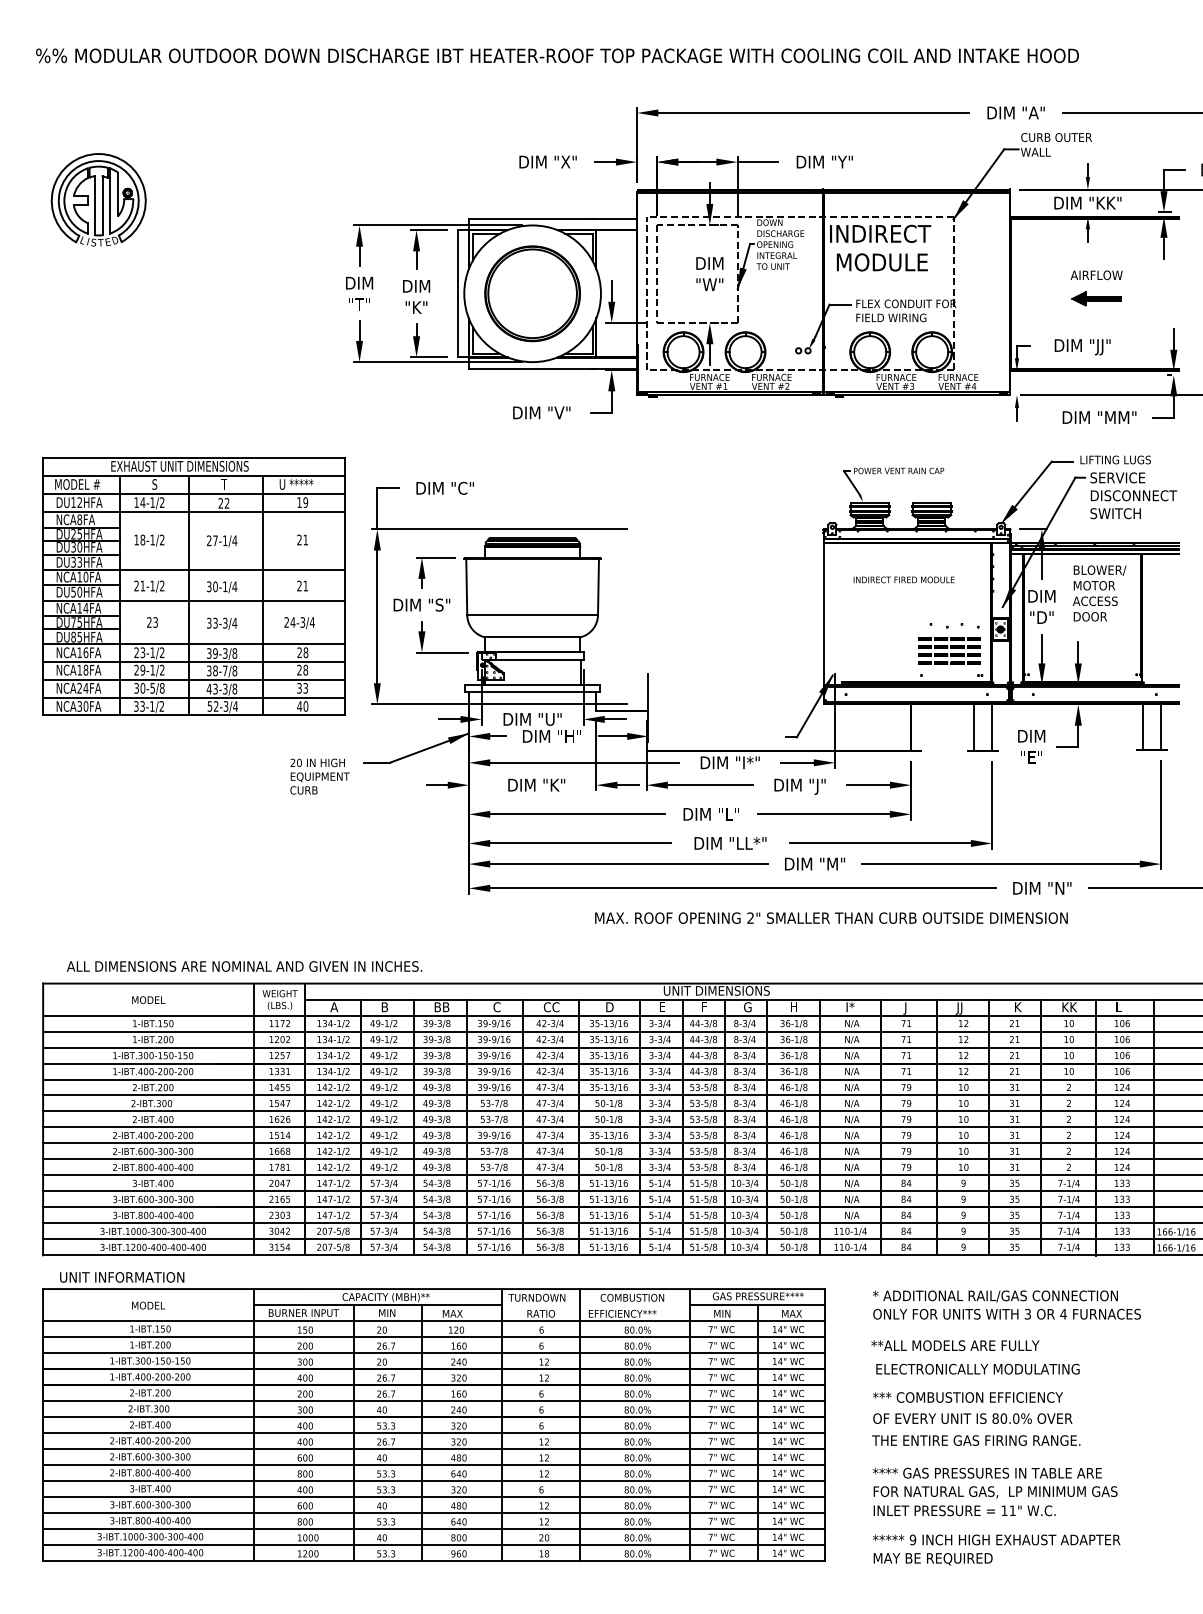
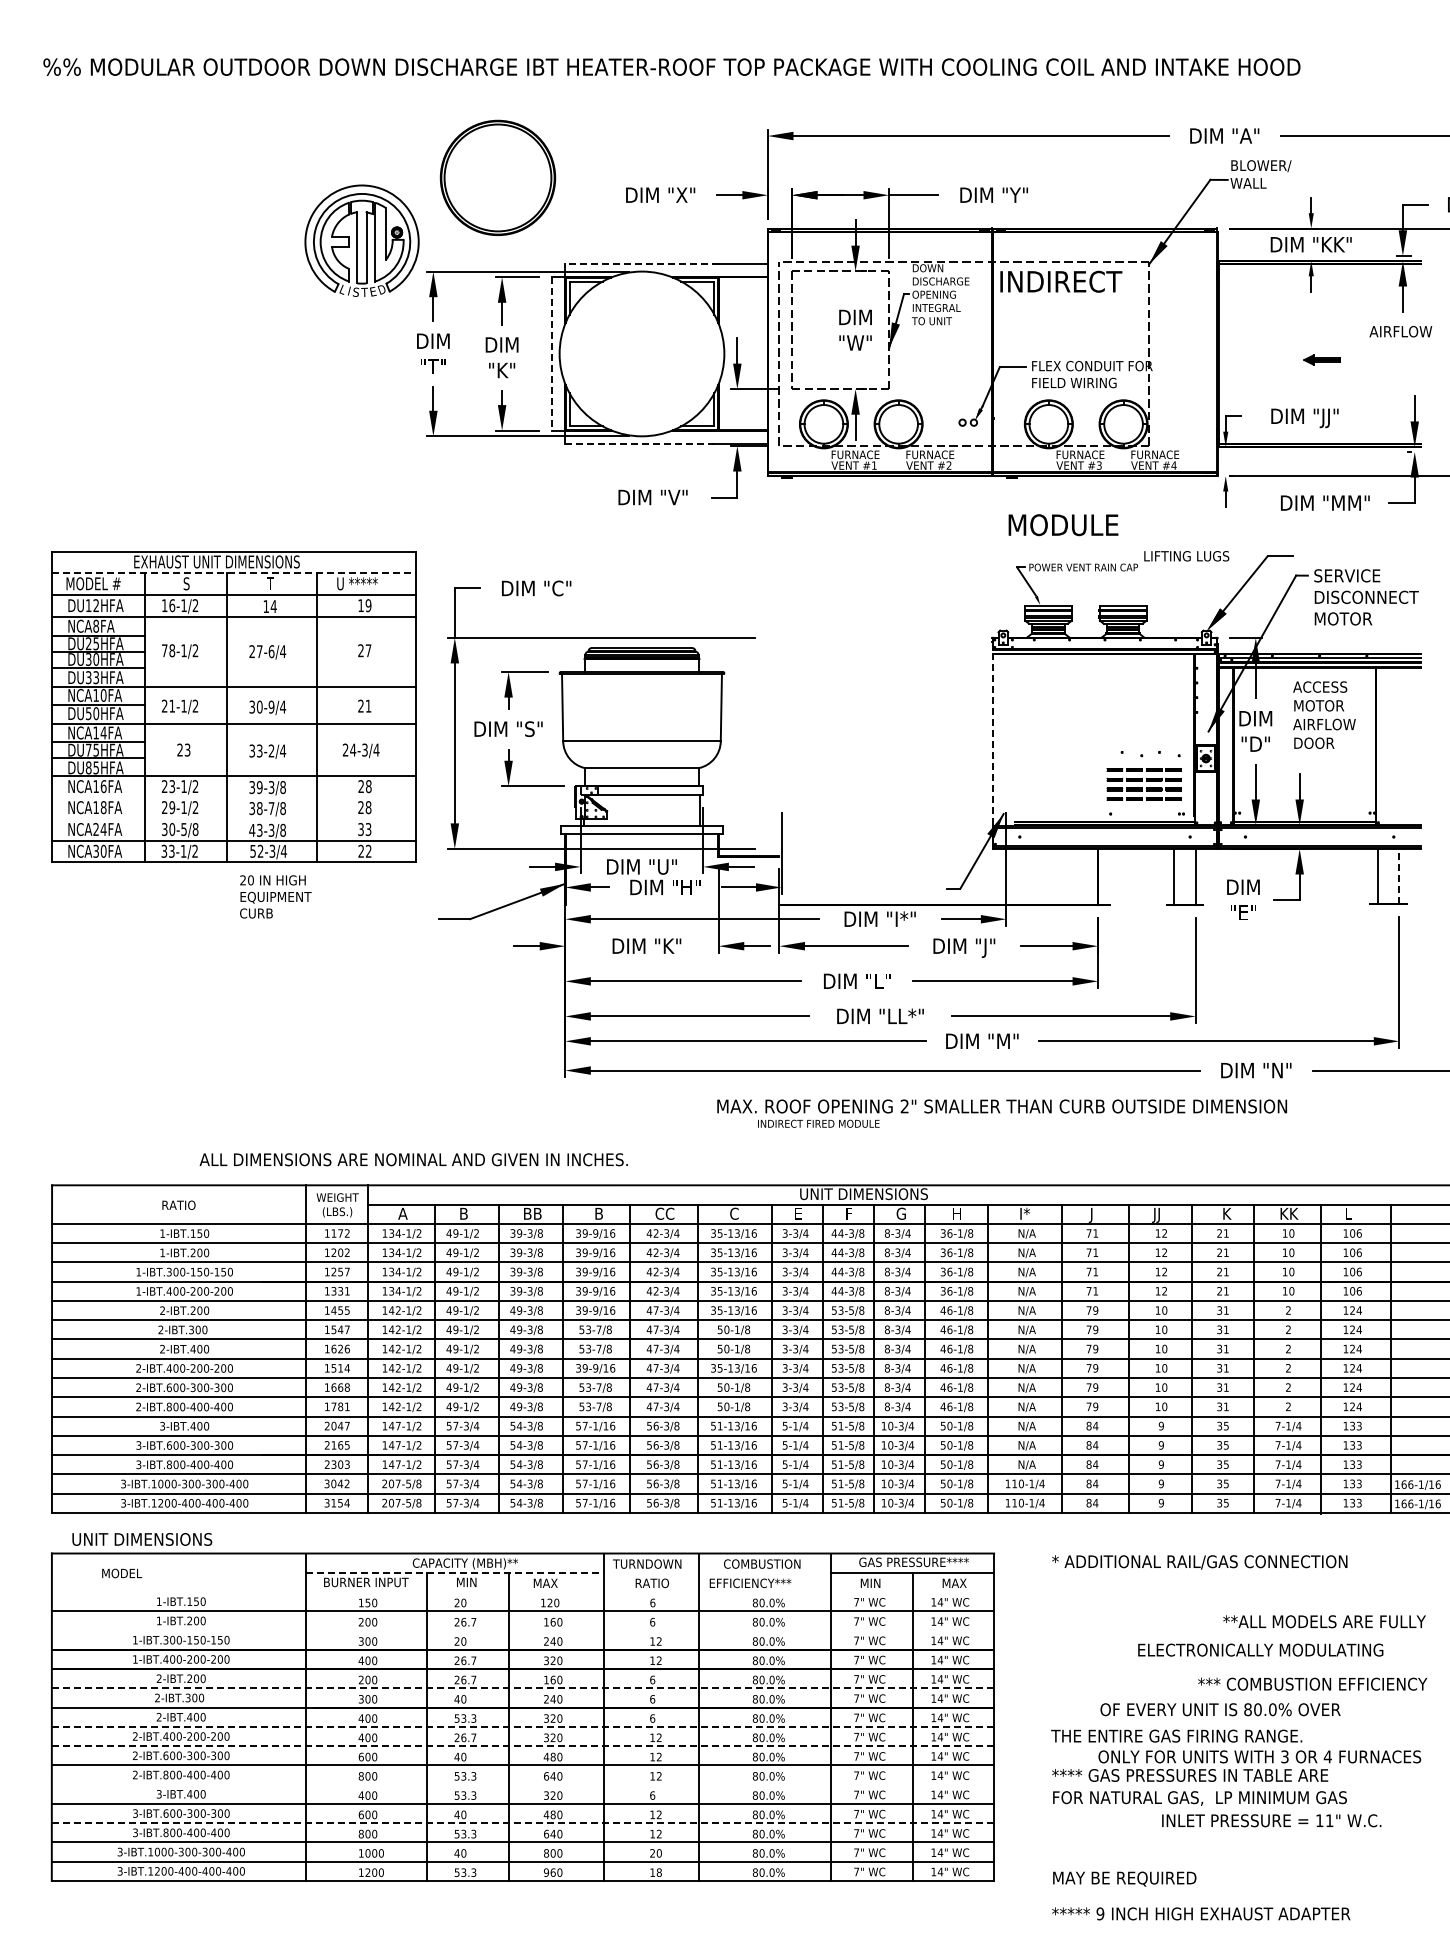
text: (1056, 138) -> (1273, 166), CURB OUTER -> BLOWER/
part: (98, 199) -> (361, 240), moved
line: (533, 218) -> (642, 263), solid -> dashed
text: (882, 262) -> (1063, 525), moved
text: (1096, 275) -> (1400, 331), moved
line: (457, 293) -> (551, 353), solid -> dashed
part: (532, 293) -> (497, 177), moved
part: (1096, 298) -> (1321, 359), size x0.6
line: (533, 368) -> (642, 444), solid -> dashed
text: (1115, 460) -> (1186, 556), moved
line: (193, 475) -> (233, 573), solid -> dashed
text: (143, 502) -> (172, 605), 14-1/2 -> 16-1/2
text: (223, 503) -> (269, 606), 22 -> 14
text: (1115, 513) -> (1344, 618), SWITCH -> MOTOR
text: (136, 539) -> (164, 650), 18-1/2 -> 78-1/2
text: (305, 539) -> (368, 650), 21 -> 27
text: (225, 540) -> (271, 651), 27-1/4 -> 27-6/4
text: (1099, 570) -> (1325, 687), BLOWER/ -> ACCESS
text: (903, 579) -> (818, 1123), moved
text: (225, 586) -> (271, 706), 30-1/4 -> 30-9/4
text: (1103, 601) -> (1329, 724), ACCESS -> AIRFLOW
line: (823, 608) -> (992, 733), solid -> dashed
text: (225, 623) -> (271, 751), 33-3/4 -> 33-2/4
line: (193, 661) -> (233, 797), removed
line: (193, 680) -> (233, 819), removed
text: (302, 705) -> (364, 850), 40 -> 22
line: (1161, 726) -> (1399, 875), solid -> dashed
text: (319, 776) -> (275, 896), moved
text: (244, 966) -> (413, 1159), moved
text: (148, 999) -> (179, 1204), MODEL -> RATIO
text: (496, 1006) -> (598, 1213), C -> B
text: (609, 1006) -> (734, 1213), D -> C
text: (140, 1277) -> (169, 1539), UNIT INFORMATION -> UNIT DIMENSIONS
line: (377, 1304) -> (455, 1572), solid -> dashed
text: (148, 1305) -> (122, 1573), moved
text: (1006, 1313) -> (1259, 1756), moved
line: (433, 1321) -> (522, 1592), removed
text: (955, 1345) -> (1324, 1621), moved
line: (433, 1352) -> (522, 1630), removed
text: (977, 1368) -> (1260, 1649), moved
text: (967, 1396) -> (1312, 1683), moved
line: (434, 1401) -> (523, 1688), solid -> dashed
text: (972, 1418) -> (1220, 1709), moved
line: (434, 1432) -> (523, 1726), solid -> dashed
line: (434, 1449) -> (523, 1746), solid -> dashed
line: (433, 1480) -> (522, 1784), removed
text: (964, 1510) -> (1271, 1820), moved
line: (434, 1513) -> (523, 1823), solid -> dashed
text: (996, 1539) -> (1201, 1913), moved

